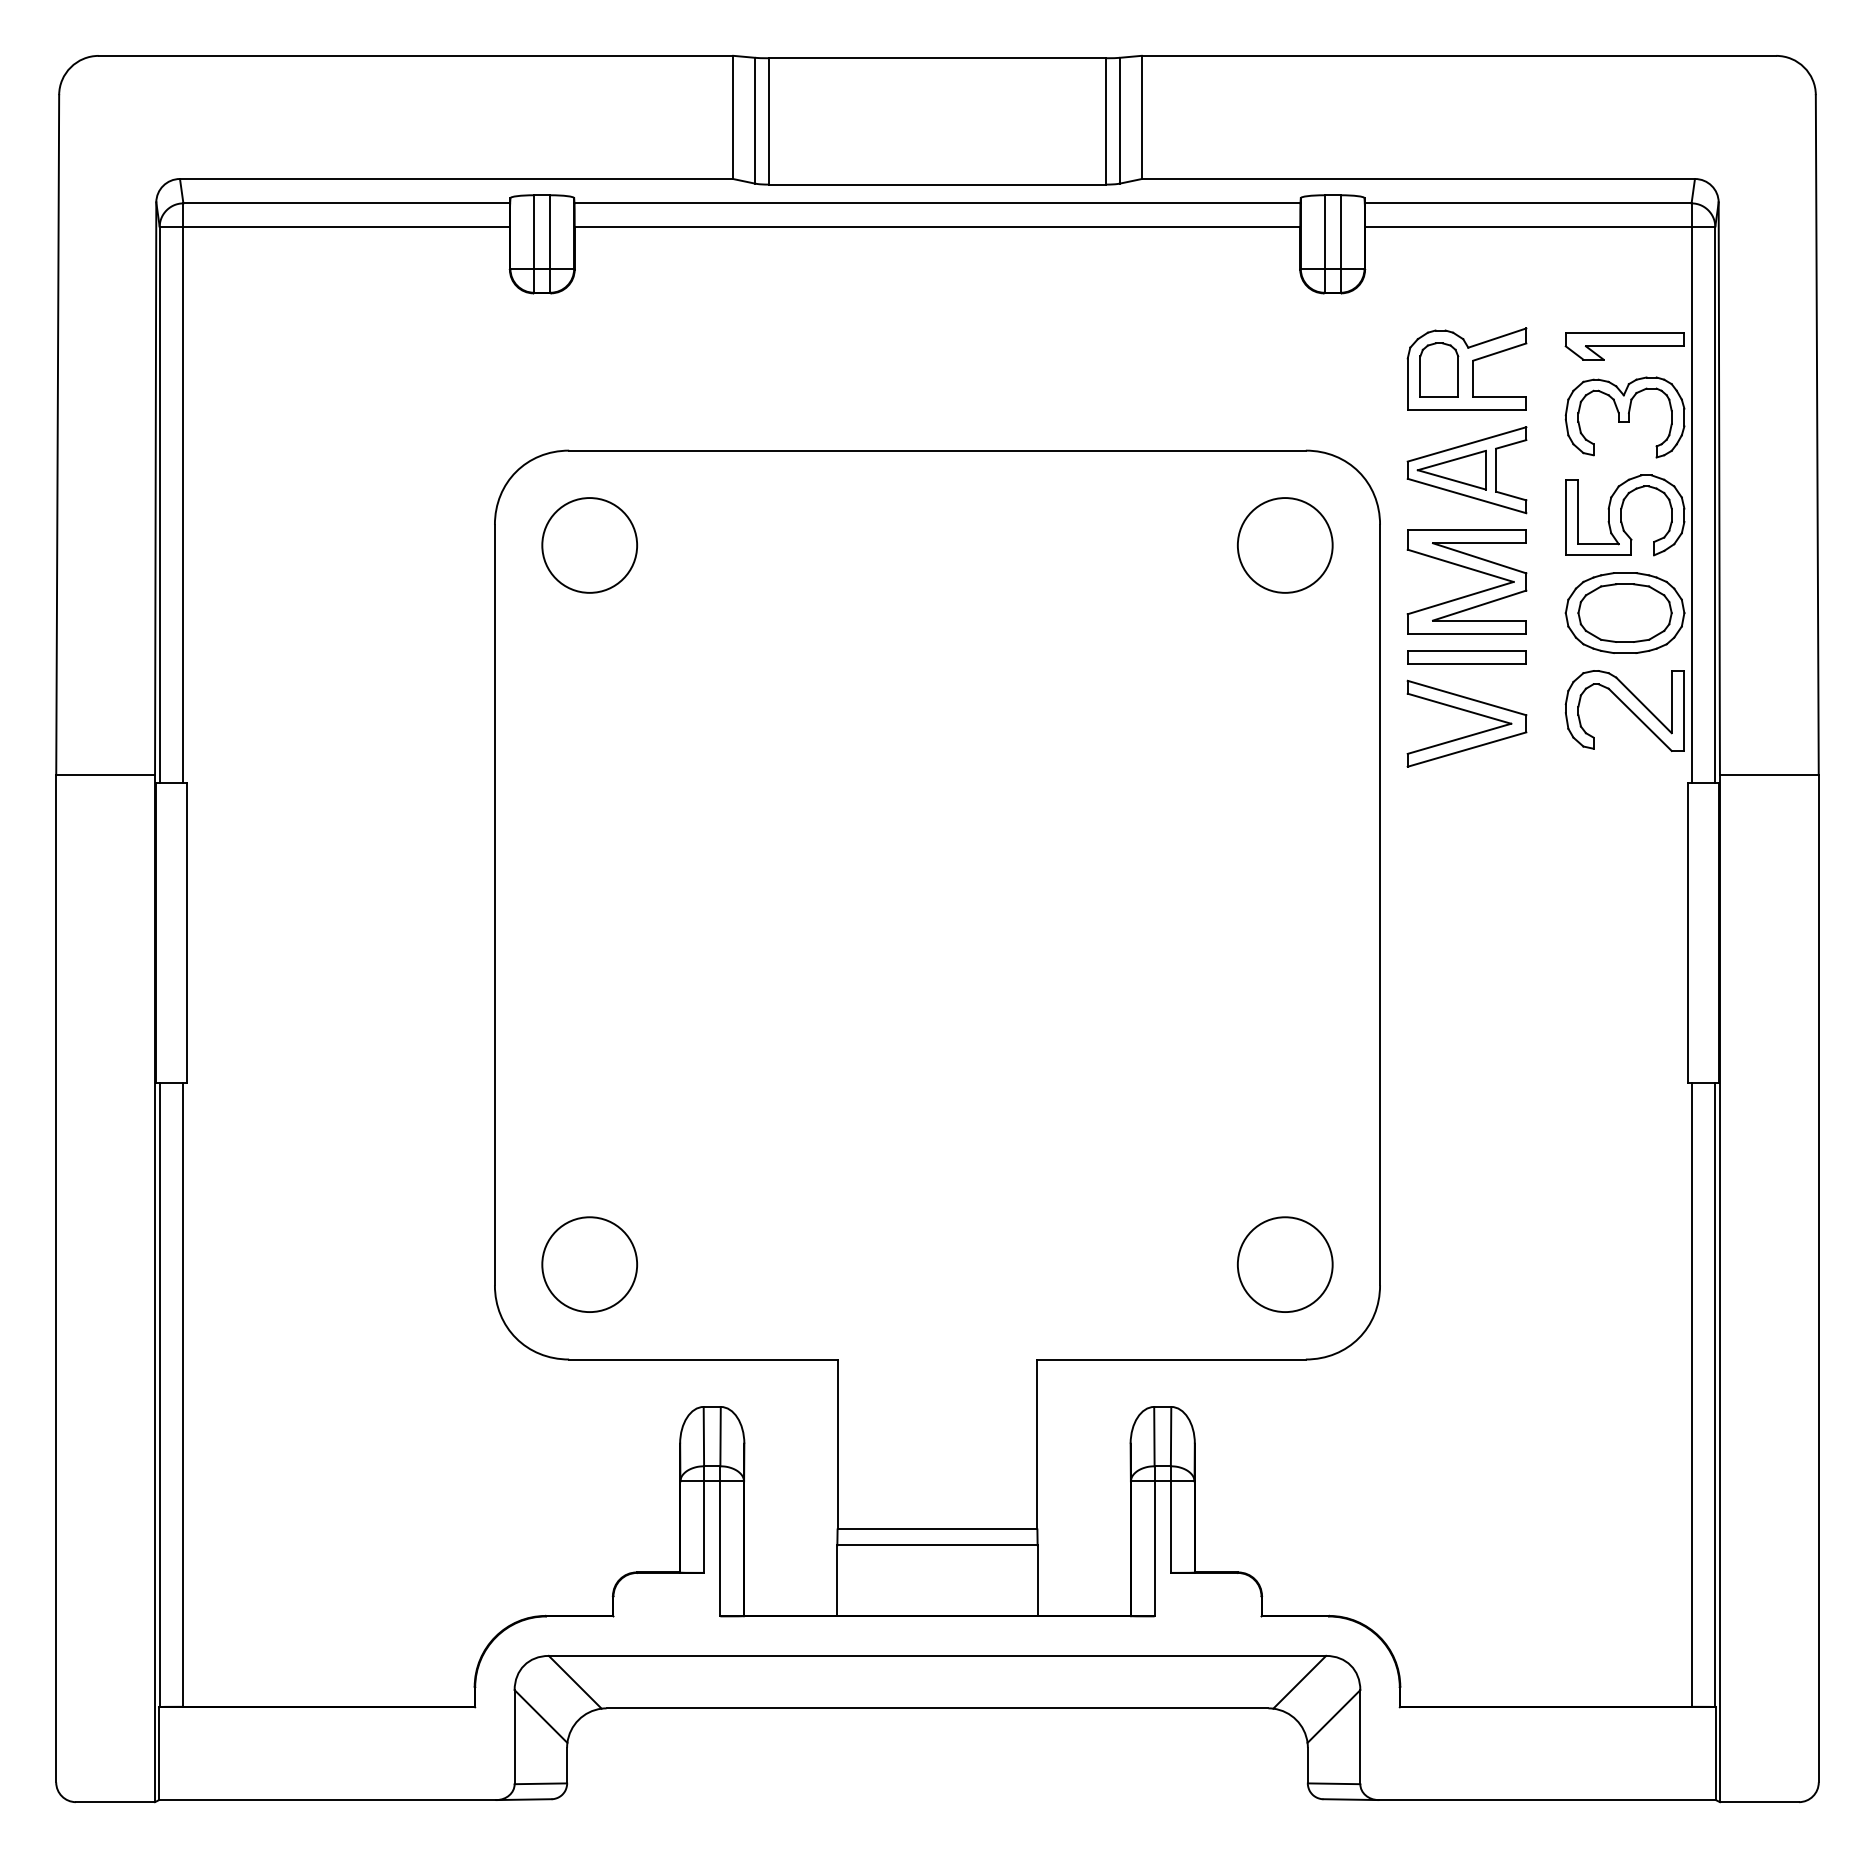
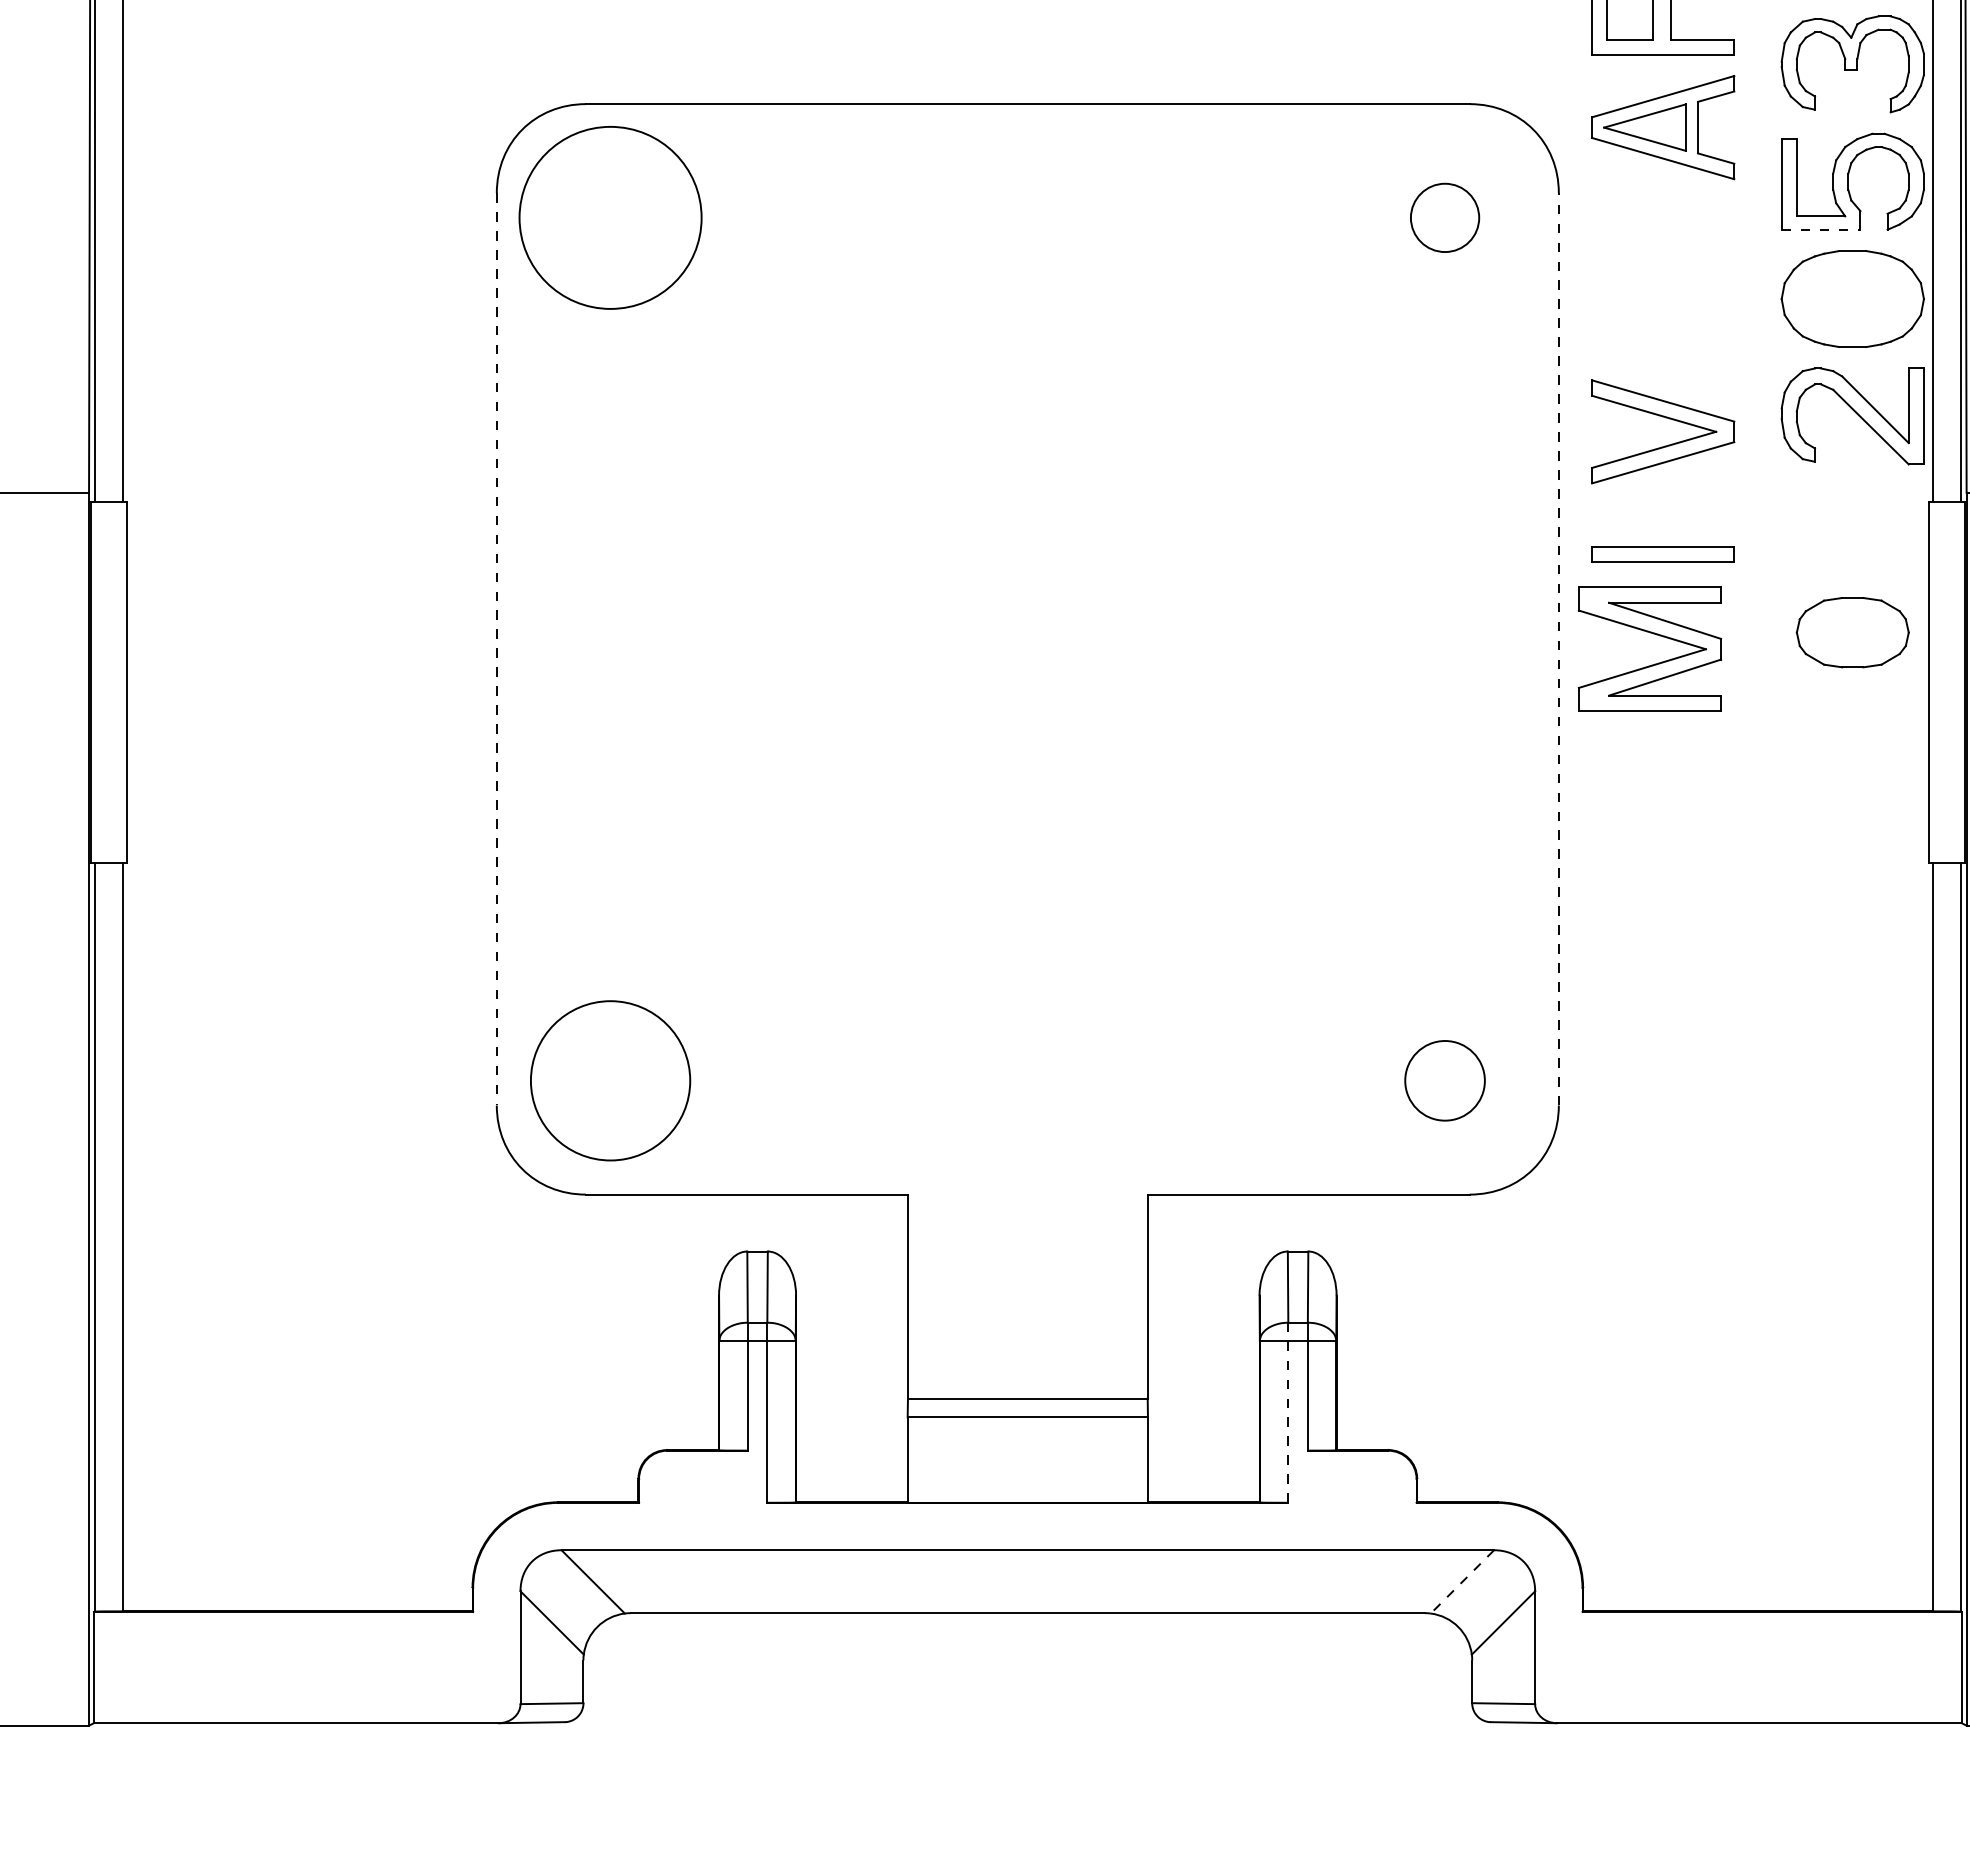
circle: (589, 545) -> (610, 217), size x1.6
circle: (1284, 545) -> (1444, 217), size x0.6
line: (1598, 555) -> (1820, 229), solid -> dashed
part: (1471, 570) -> (1655, 635), moved
part: (1624, 612) -> (1852, 631), moved
part: (1466, 657) -> (1662, 555), moved
line: (1380, 904) -> (1559, 648), solid -> dashed
line: (494, 905) -> (496, 649), solid -> dashed
circle: (589, 1264) -> (610, 1080), size x1.4
circle: (1284, 1264) -> (1444, 1080), size x0.7
line: (1154, 1540) -> (1288, 1411), solid -> dashed
line: (1299, 1682) -> (1462, 1582), solid -> dashed

